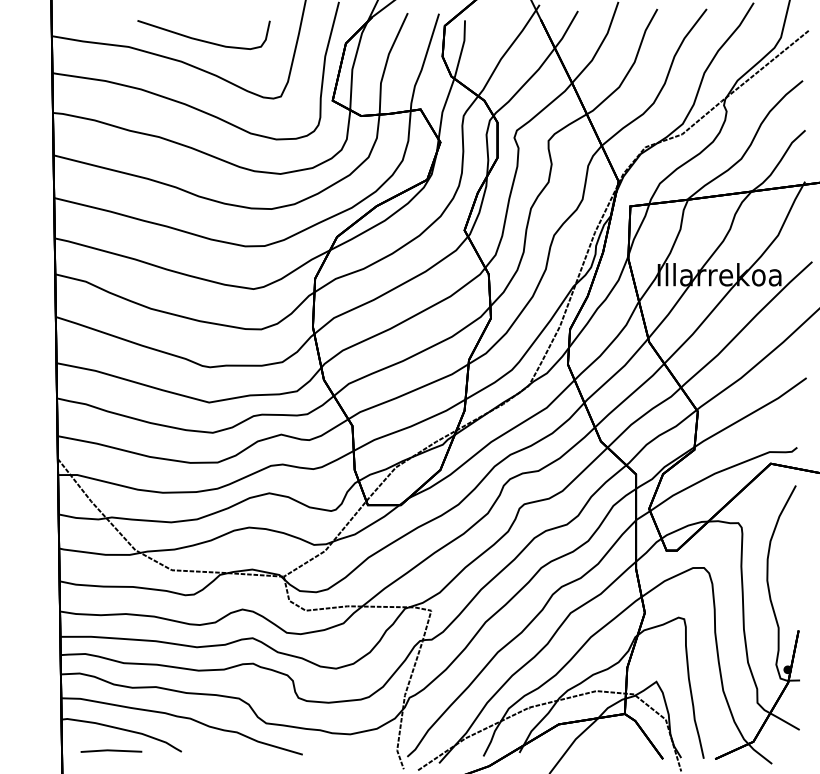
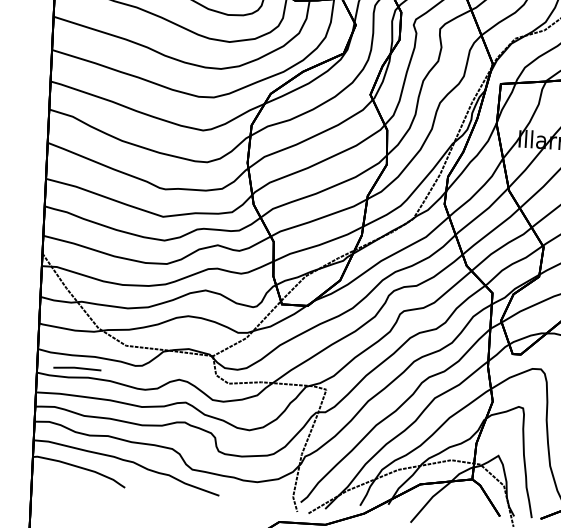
line: (111, 750) -> (77, 368), moved

